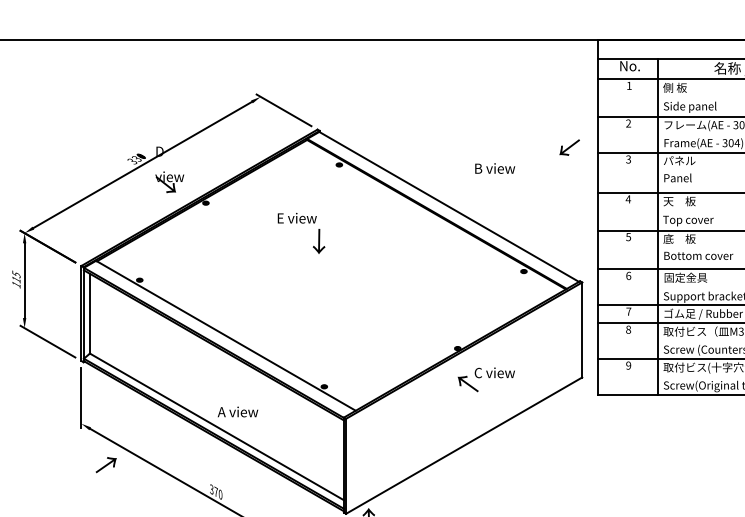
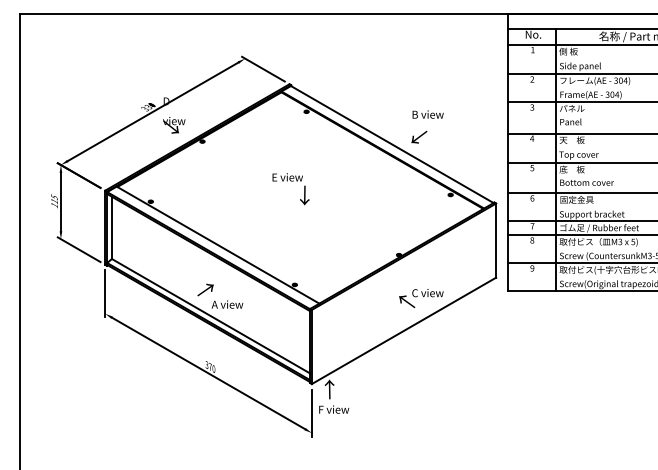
text: (569, 146) -> (419, 136), moved
text: (300, 233) -> (290, 189), moved
text: (486, 379) -> (421, 298), moved
text: (106, 464) -> (205, 289), moved

